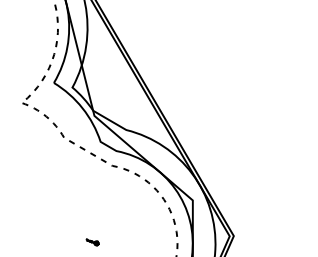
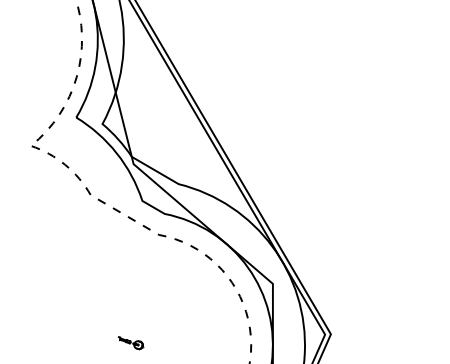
part: (92, 242) -> (130, 343), size x1.43

